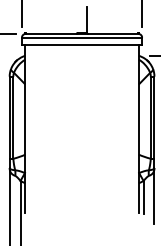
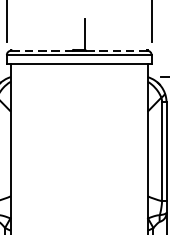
line: (51, 33) -> (42, 50), solid -> dashed
line: (113, 33) -> (117, 50), solid -> dashed

